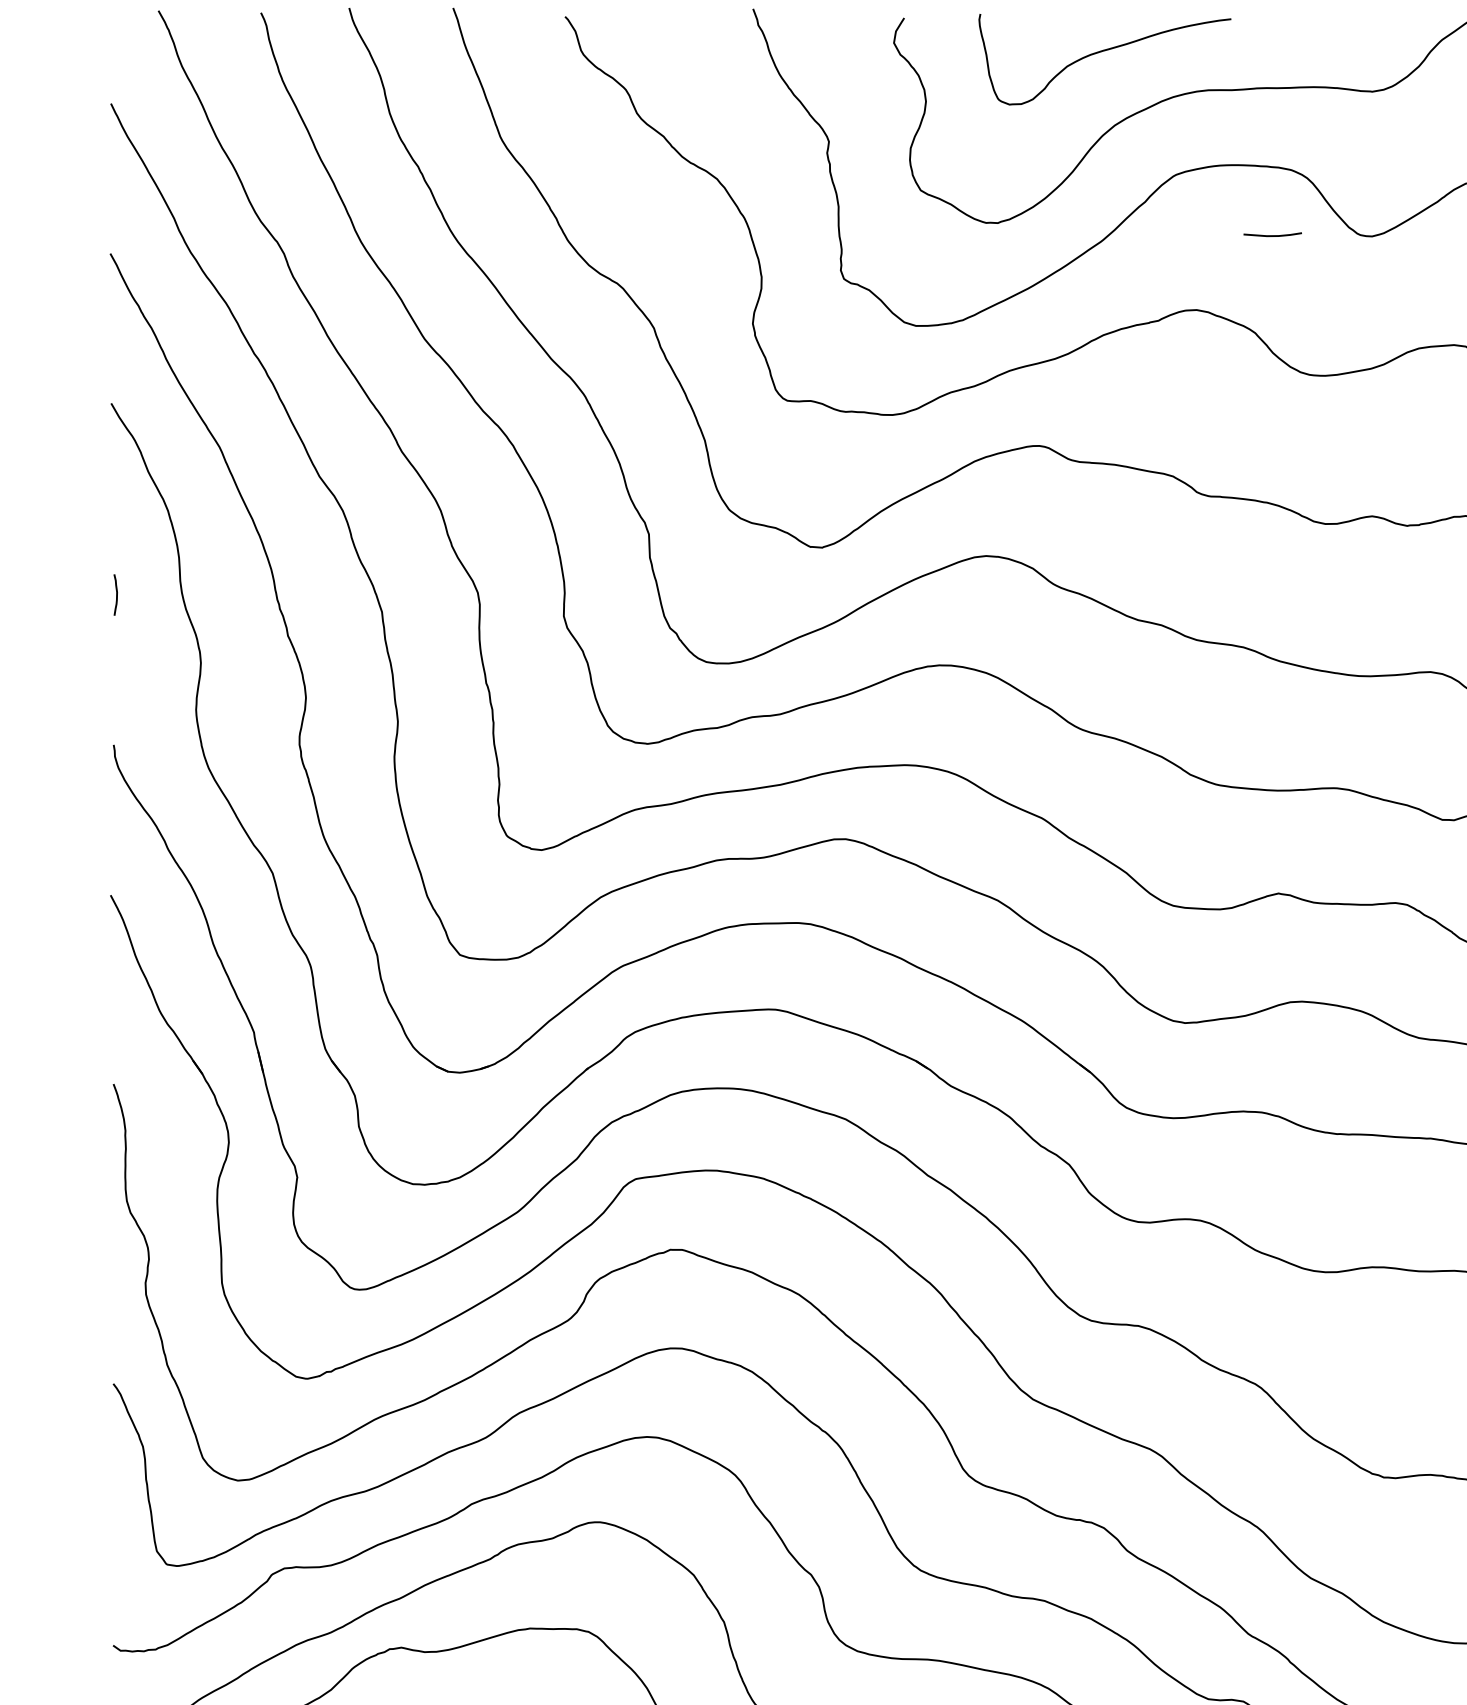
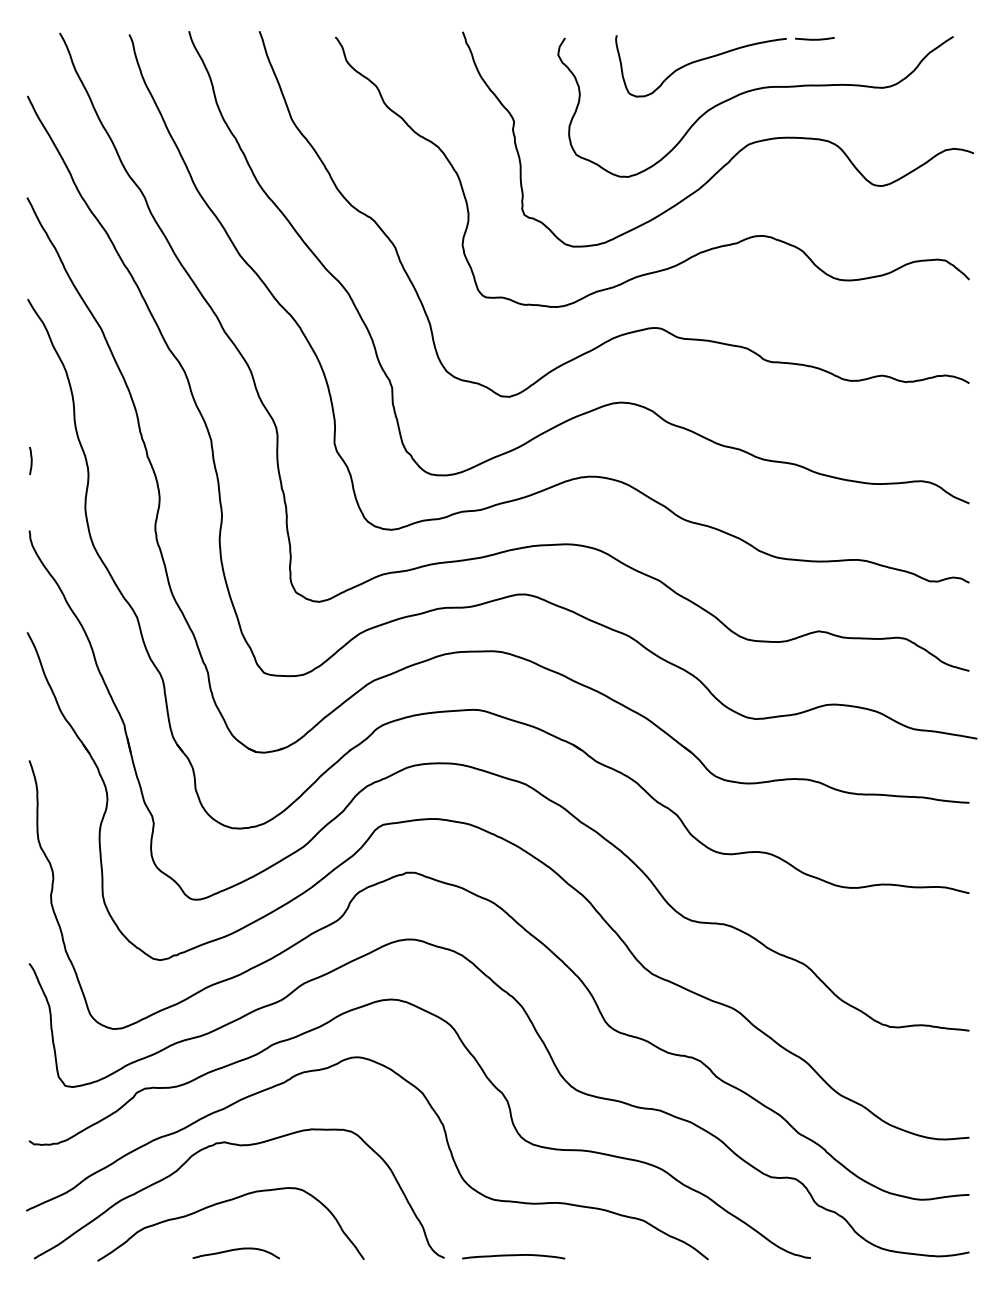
line: (1272, 234) -> (814, 38), moved
line: (115, 595) -> (30, 461), moved

